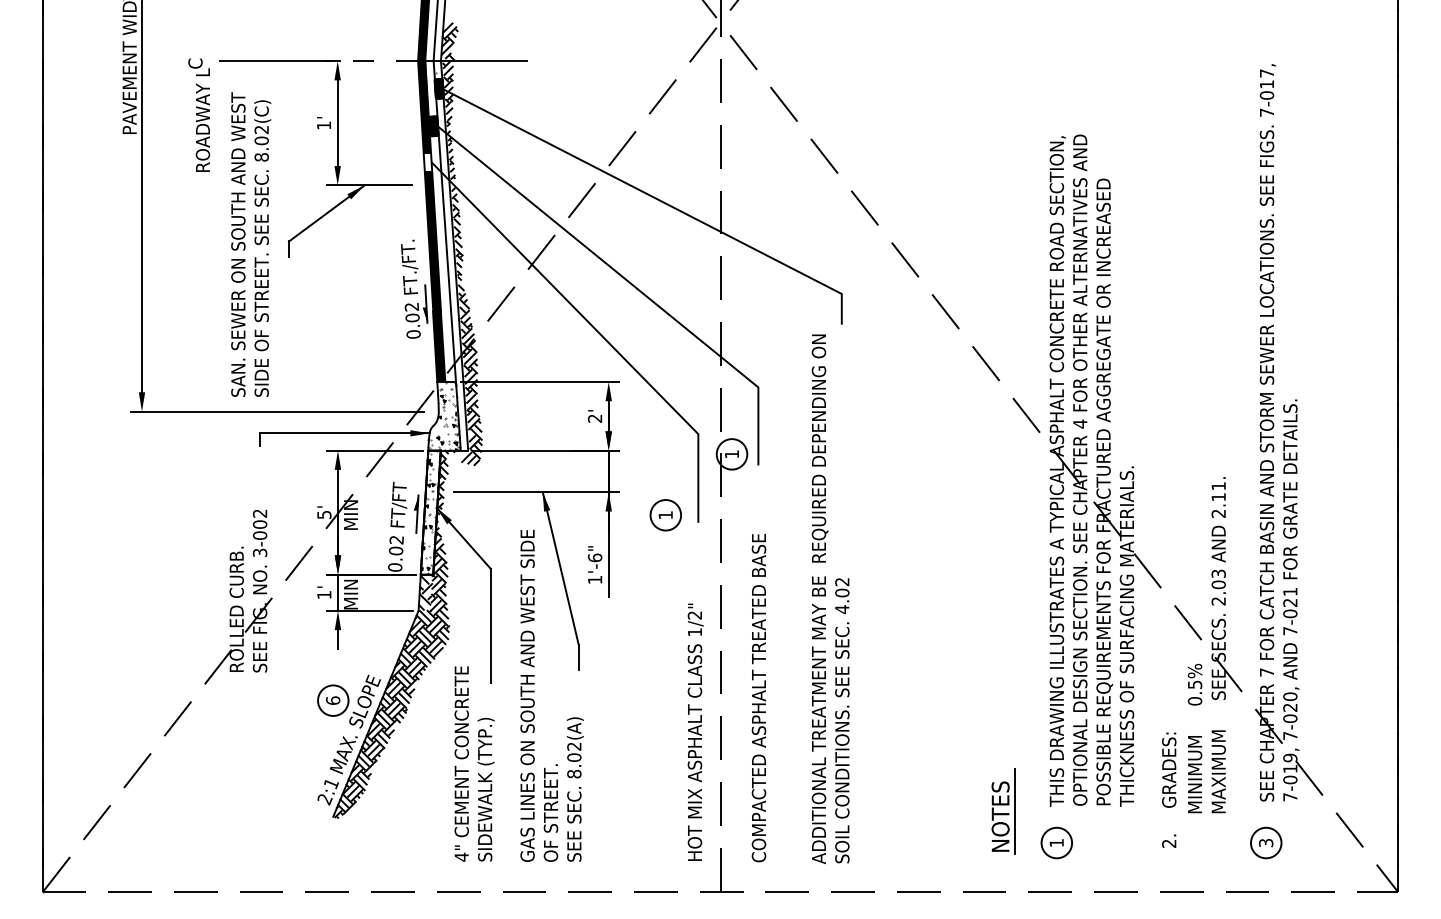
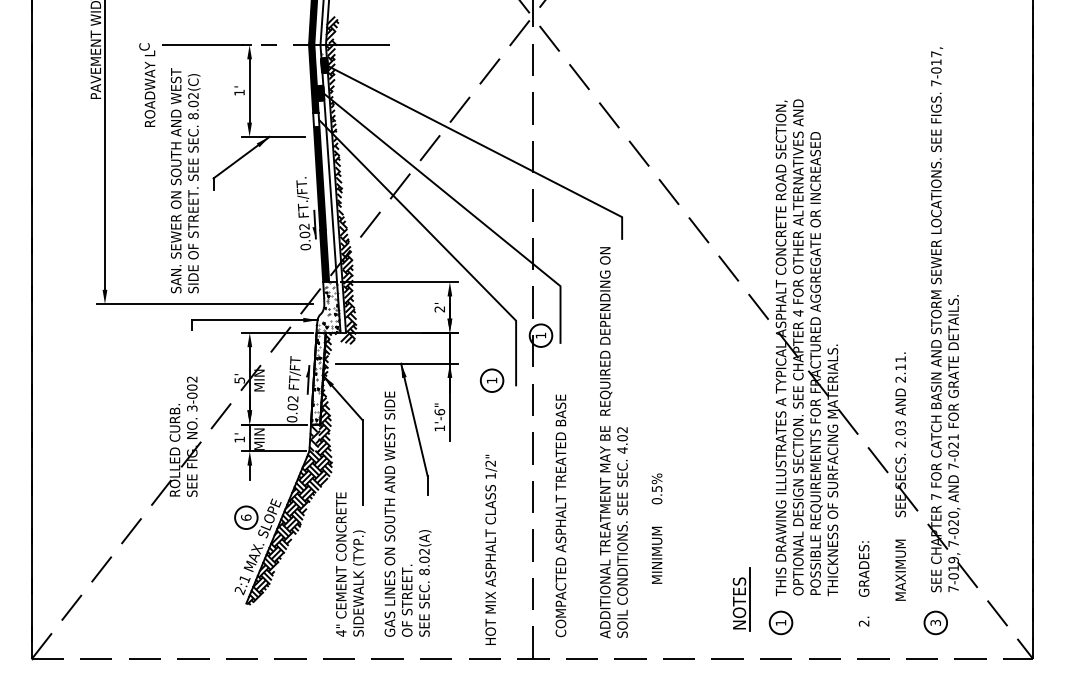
text: (695, 731) -> (491, 549), moved
text: (1194, 738) -> (656, 528), moved

